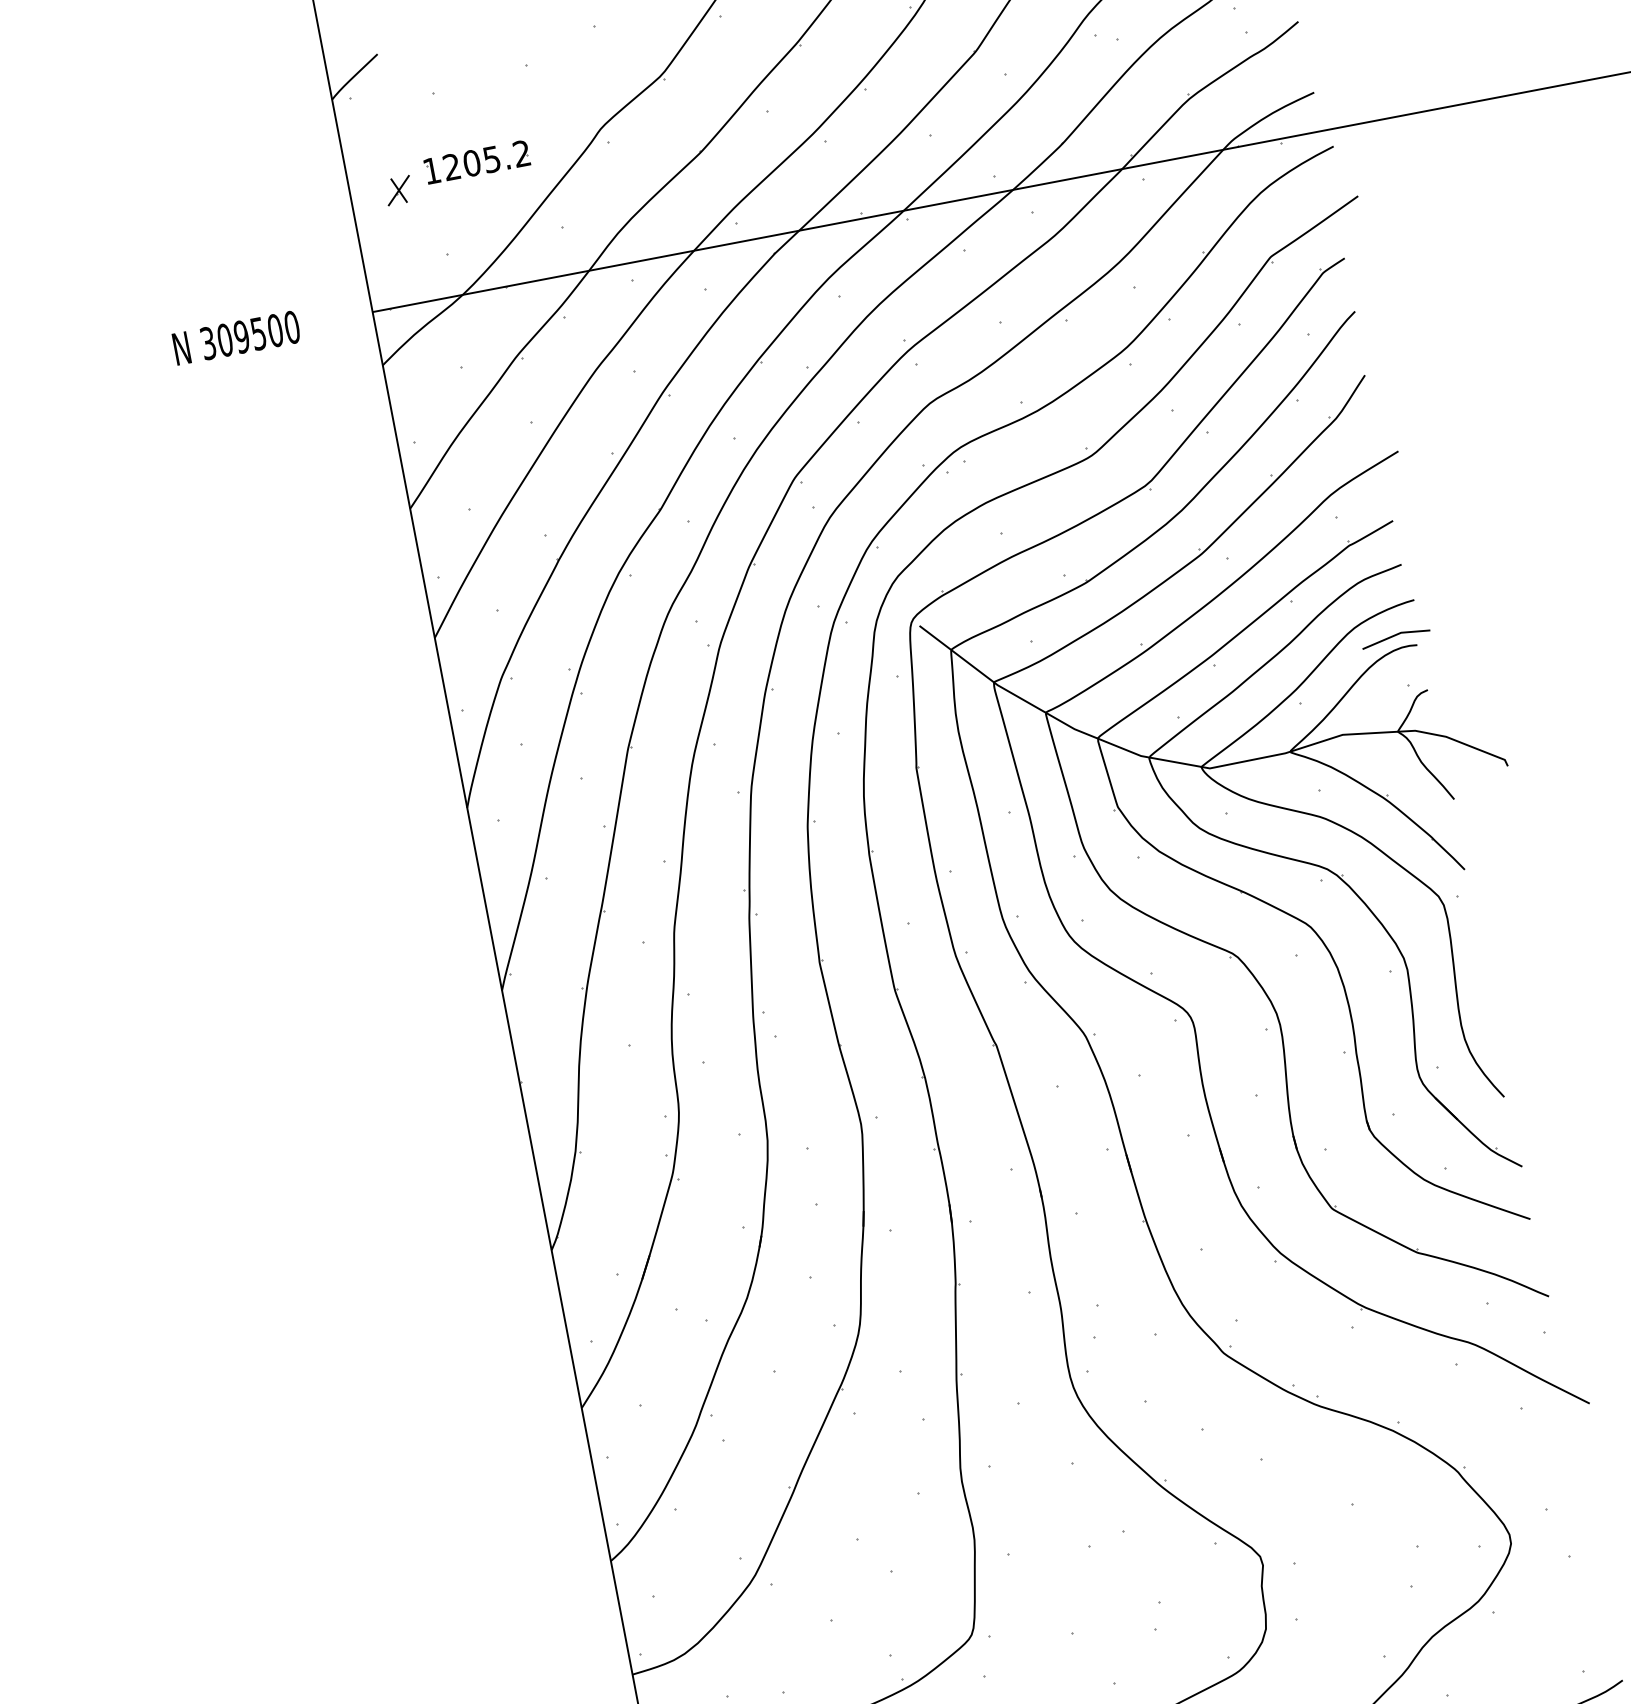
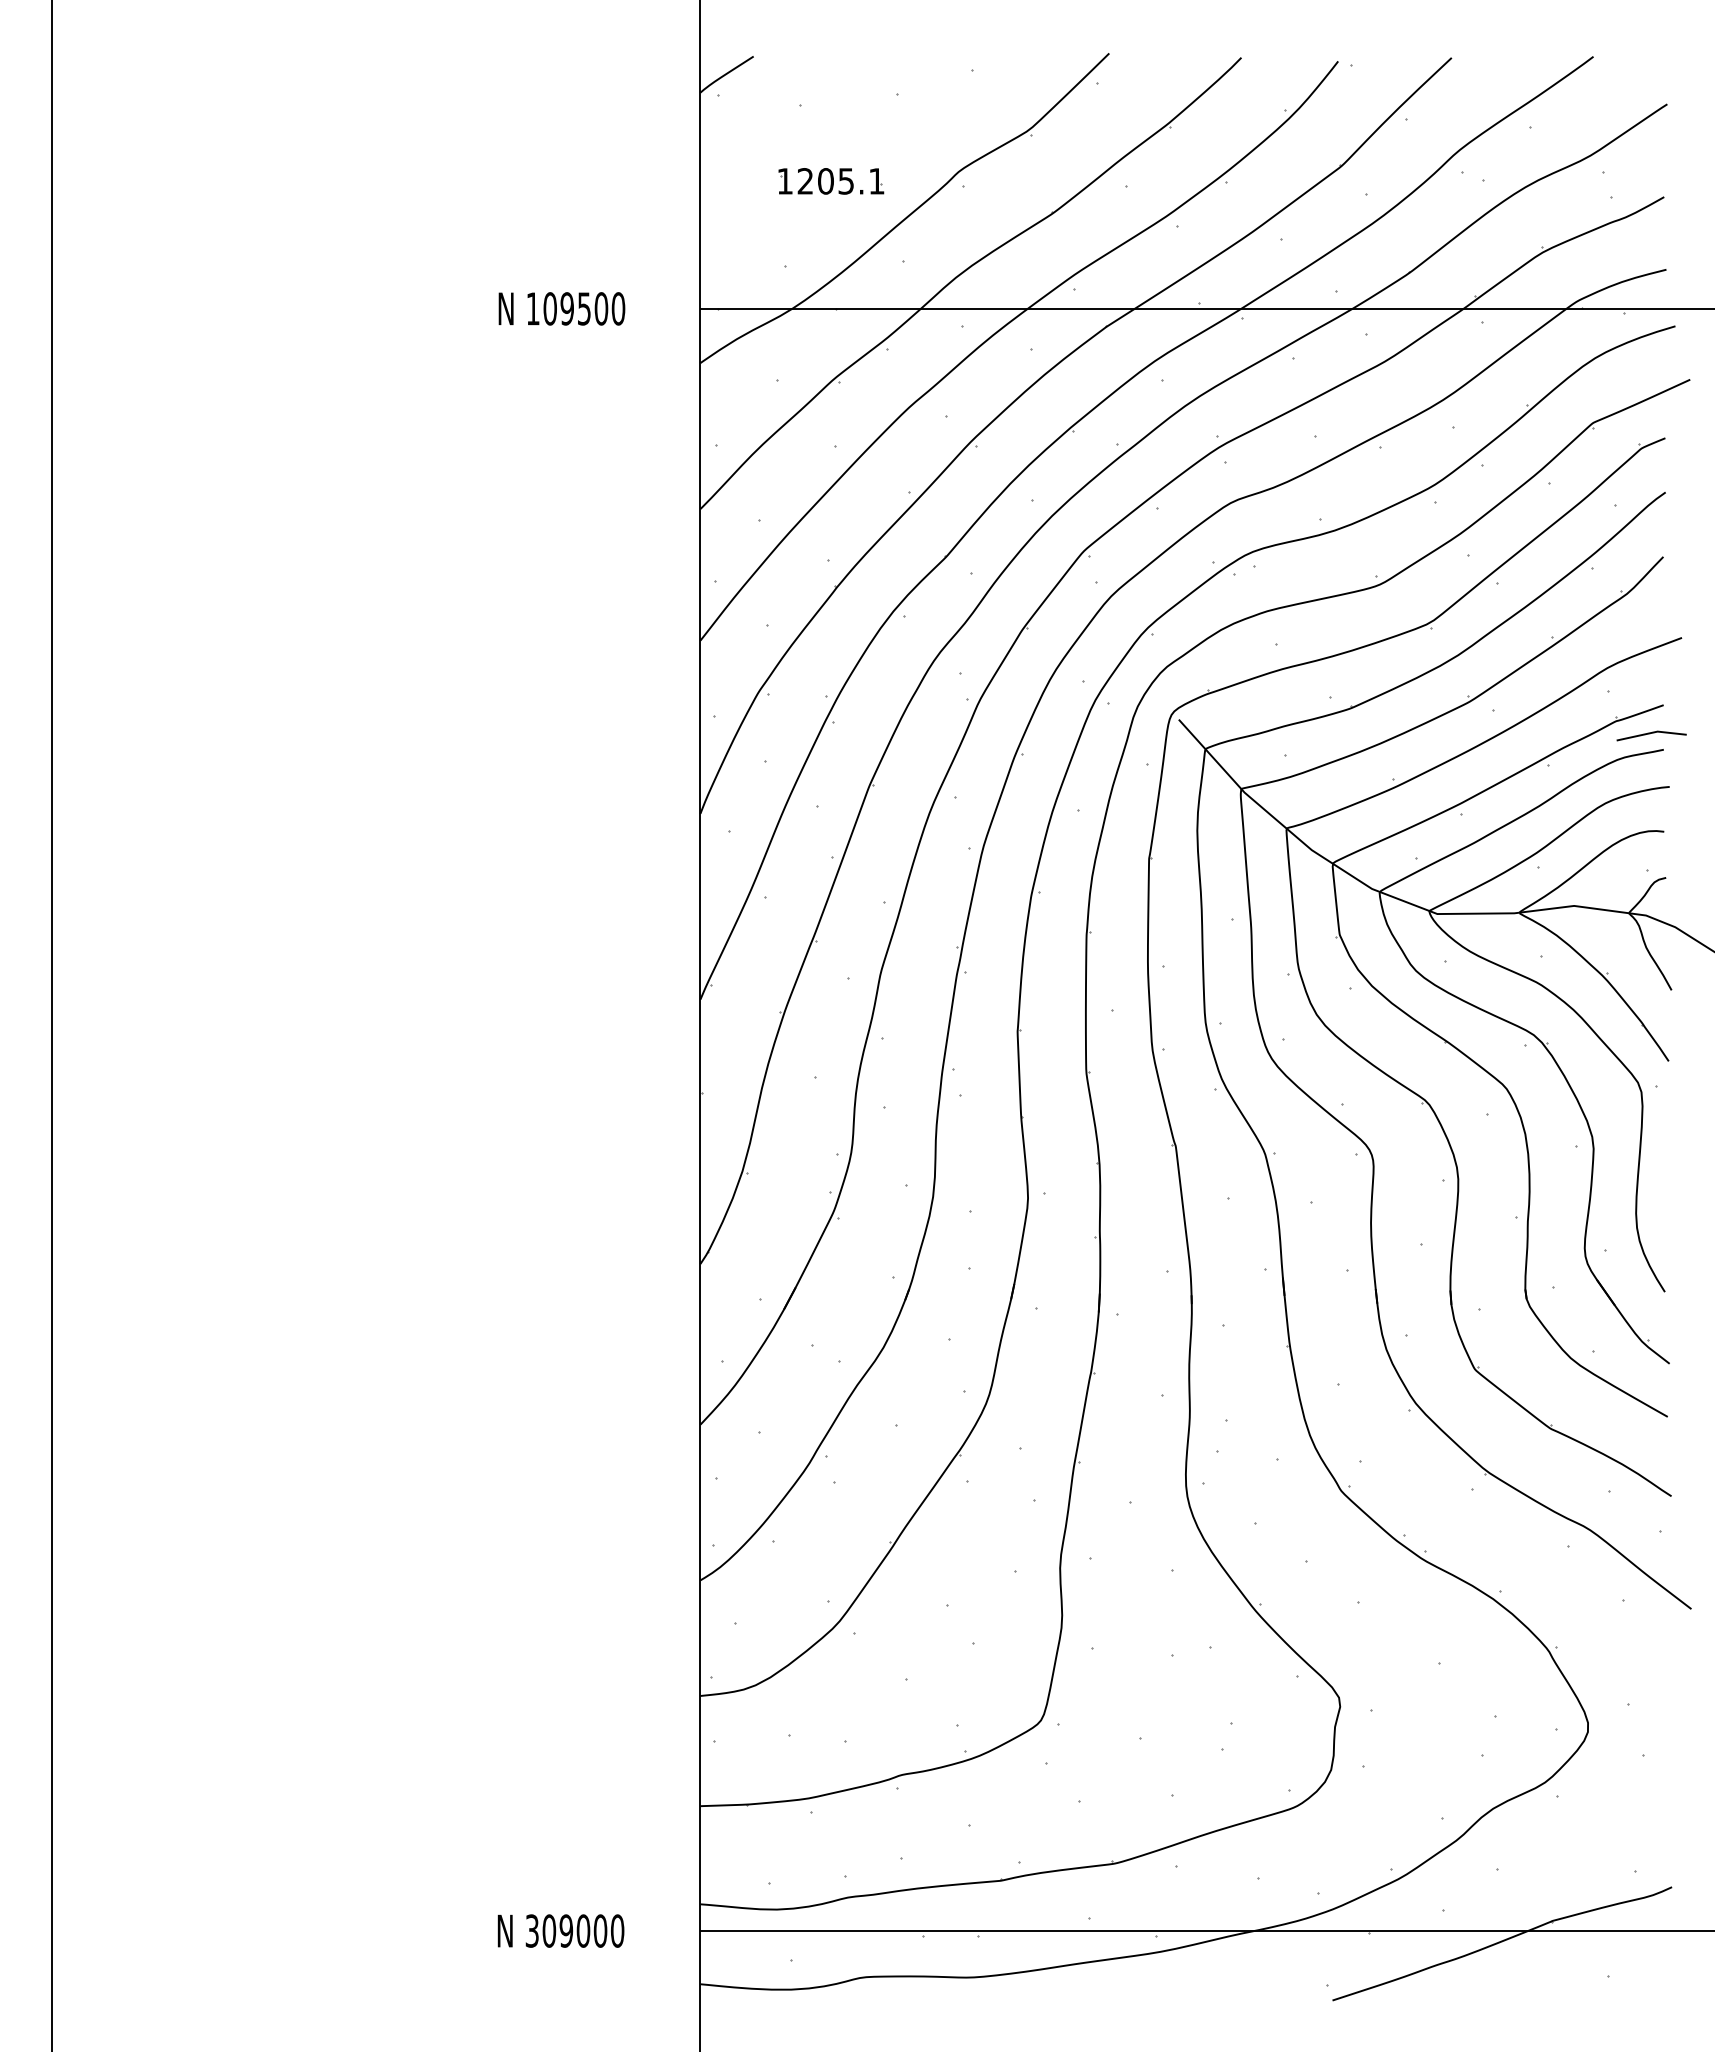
text: (521, 153) -> (876, 181), 1205.2 -> 1205.1
part: (398, 190) -> (748, 194), removed
text: (207, 343) -> (532, 308), 309500 -> 109500
line: (1394, 636) -> (1650, 734), moved

